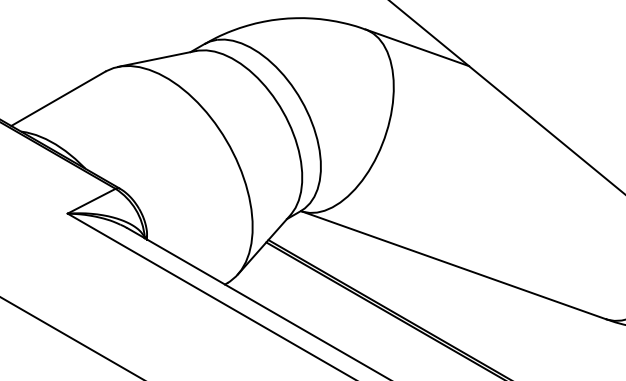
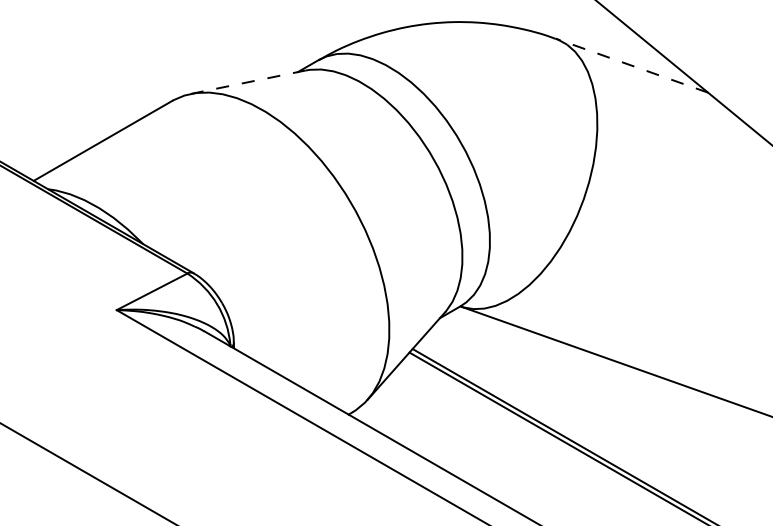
line: (417, 47) -> (632, 65), solid -> dashed
line: (157, 58) -> (249, 81), solid -> dashed

